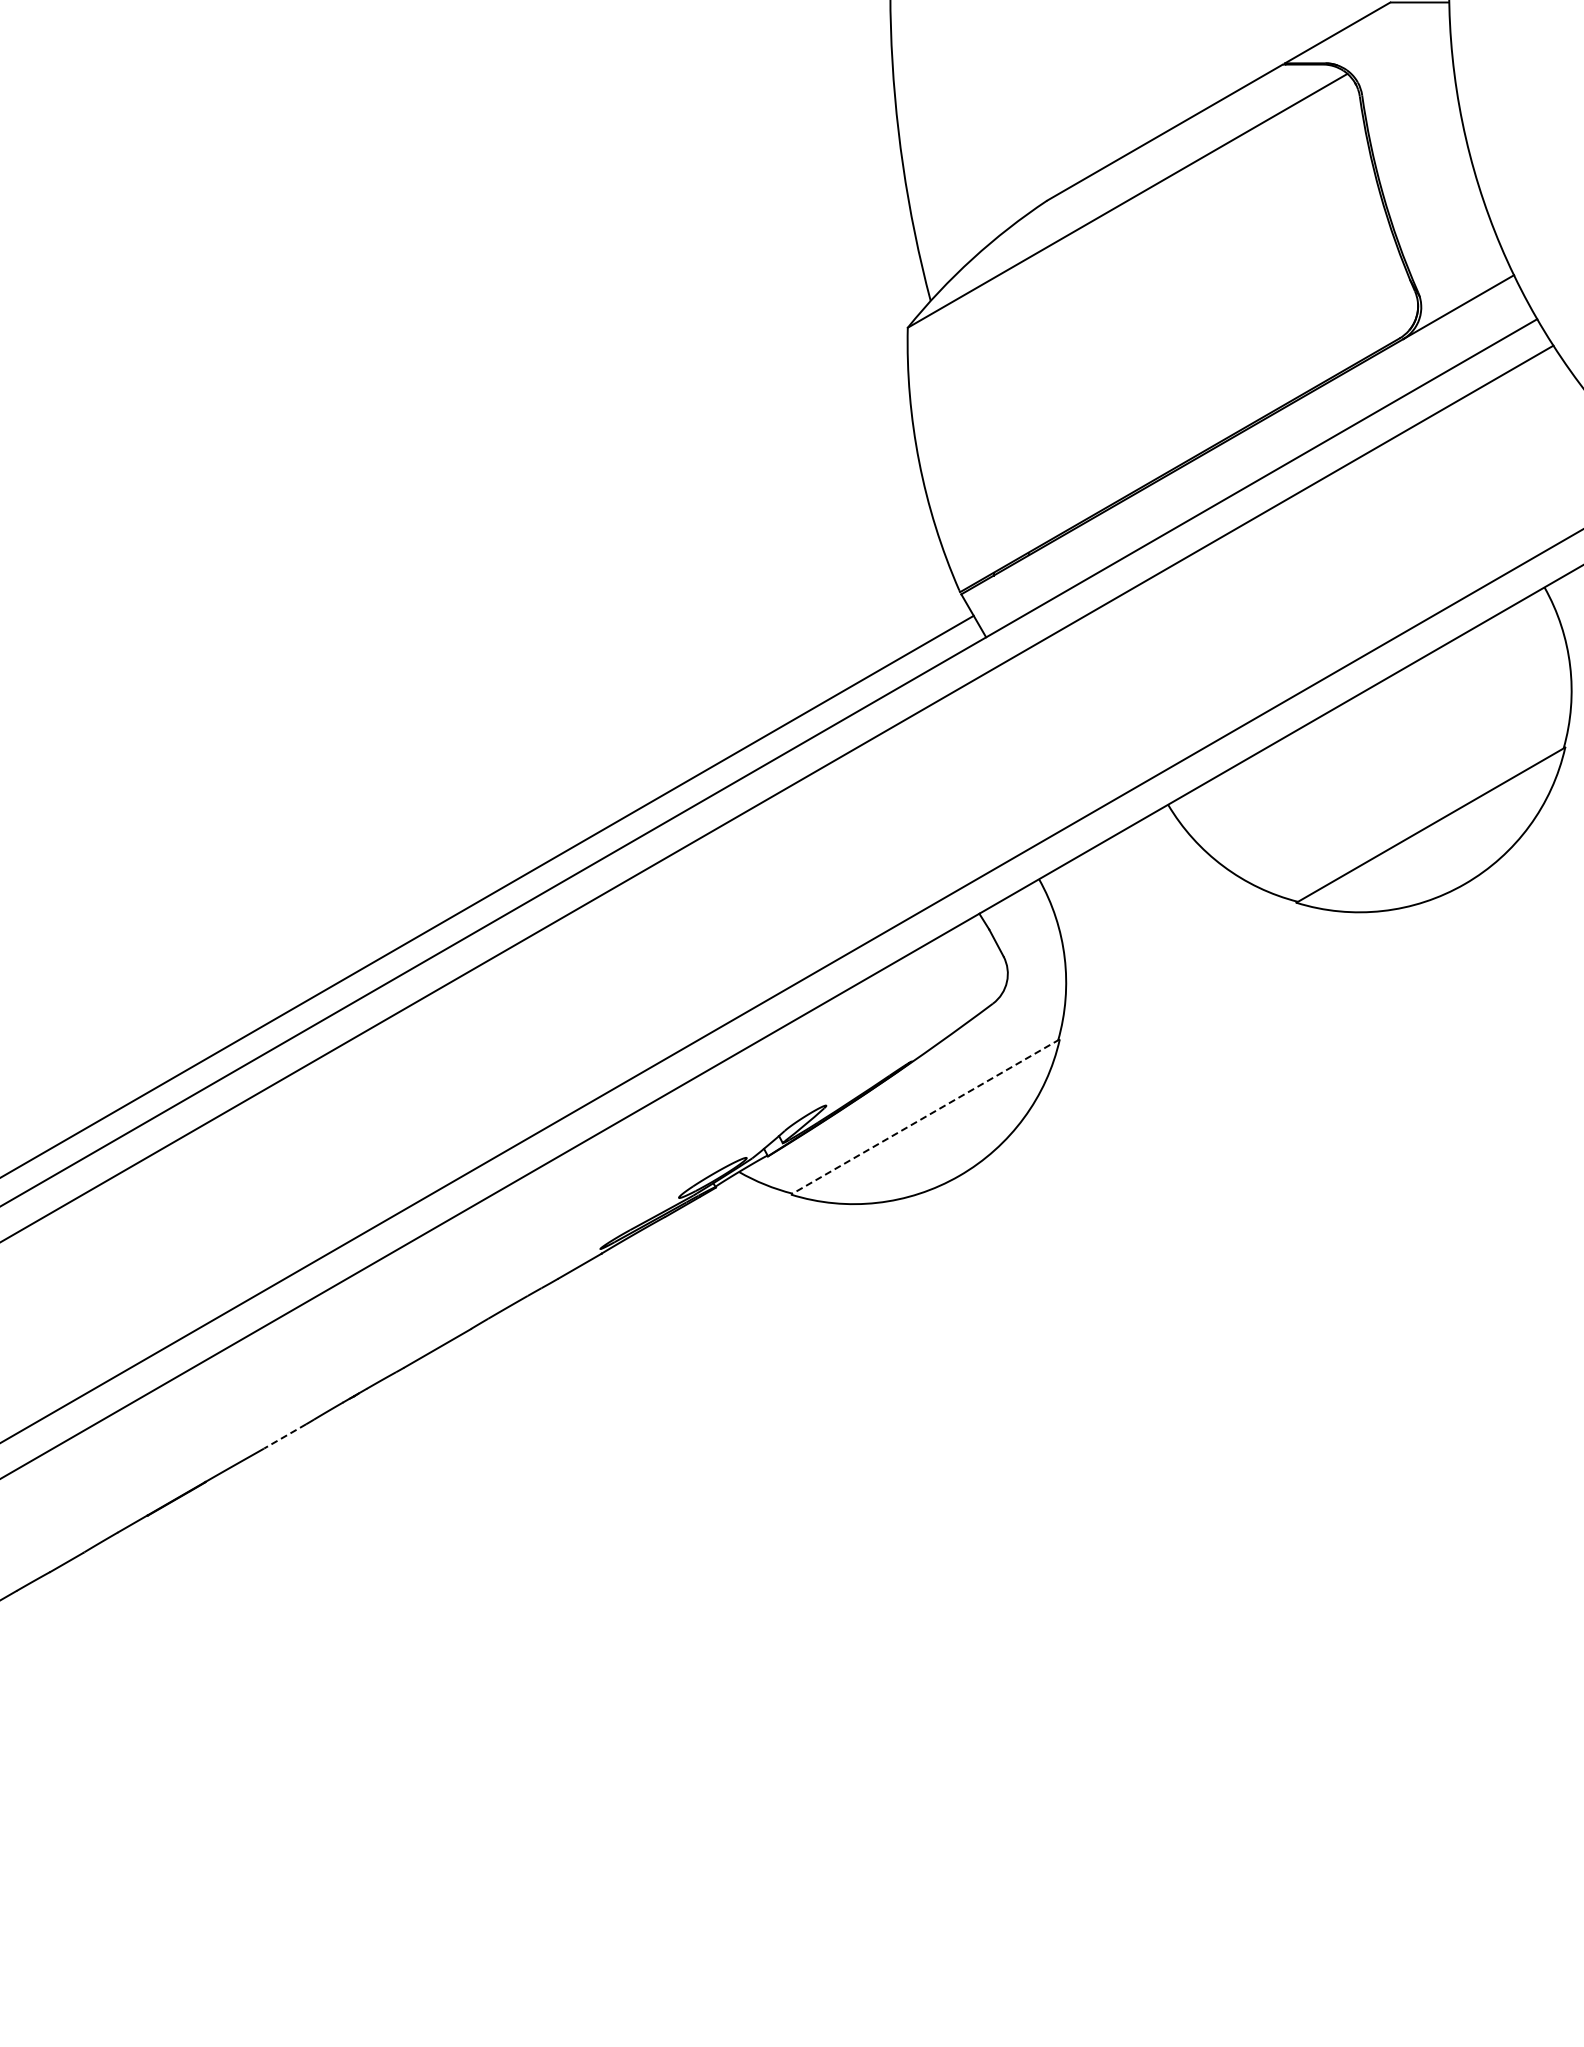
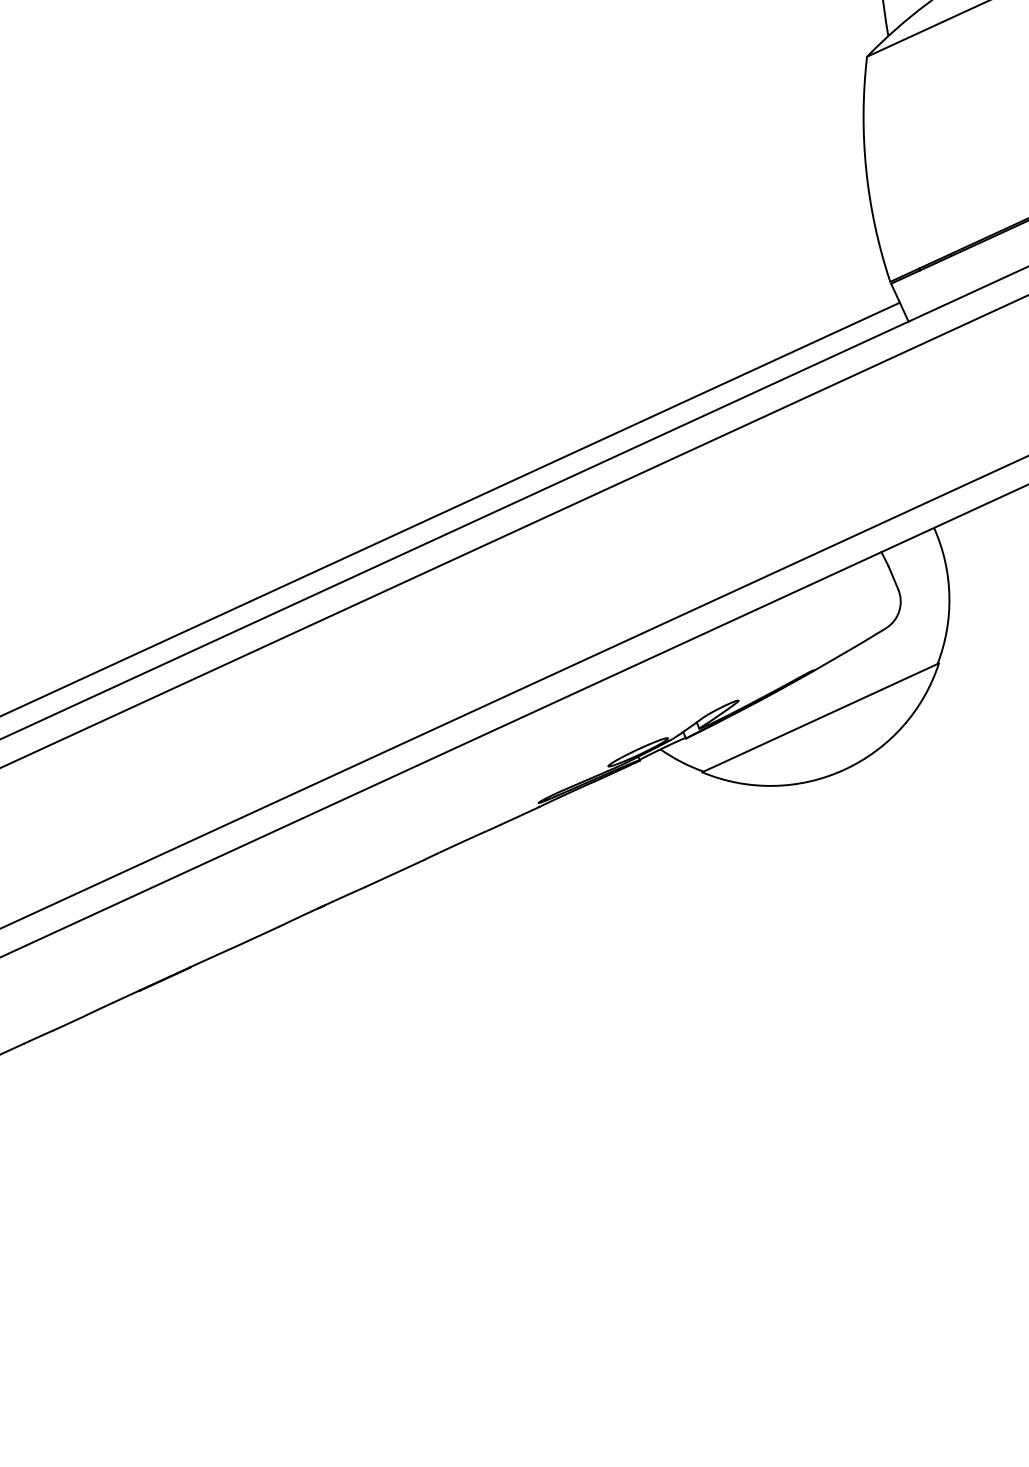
line: (924, 1117) -> (819, 718), dashed -> solid
line: (284, 1436) -> (260, 935), dashed -> solid

